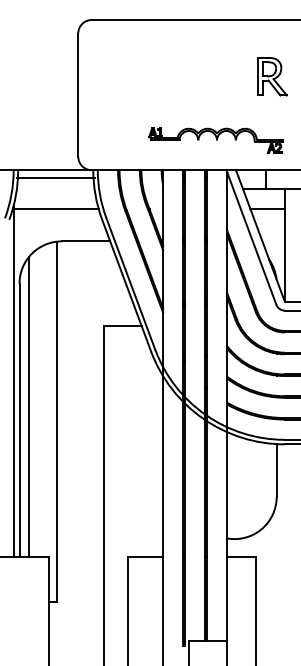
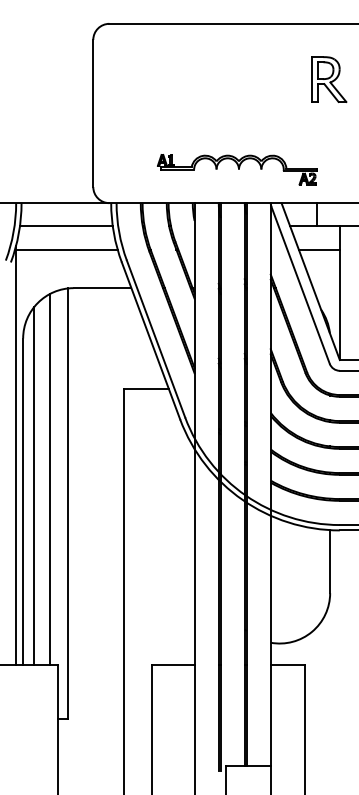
part: (272, 76) -> (329, 79), moved
part: (215, 140) -> (237, 169), moved
line: (55, 178) -> (66, 225), moved
line: (42, 400) -> (50, 478), added

